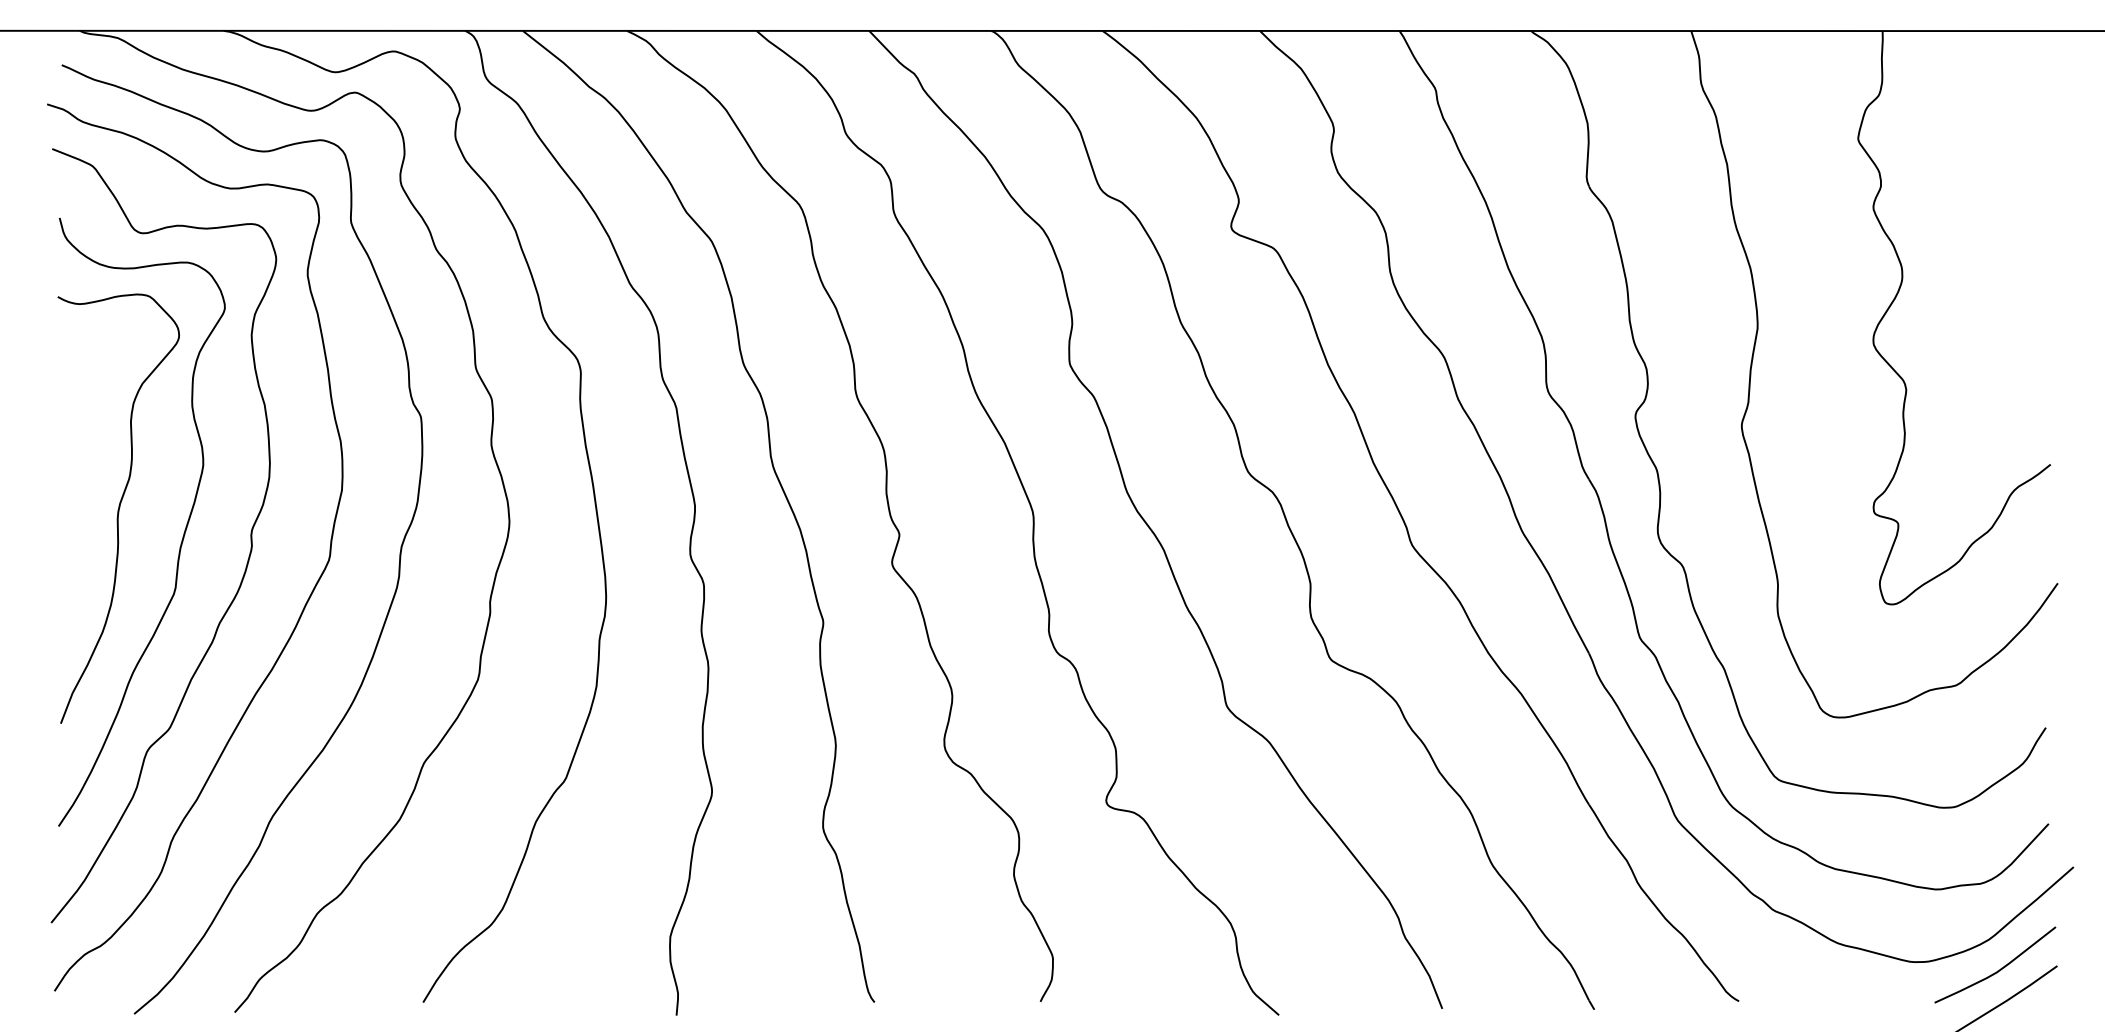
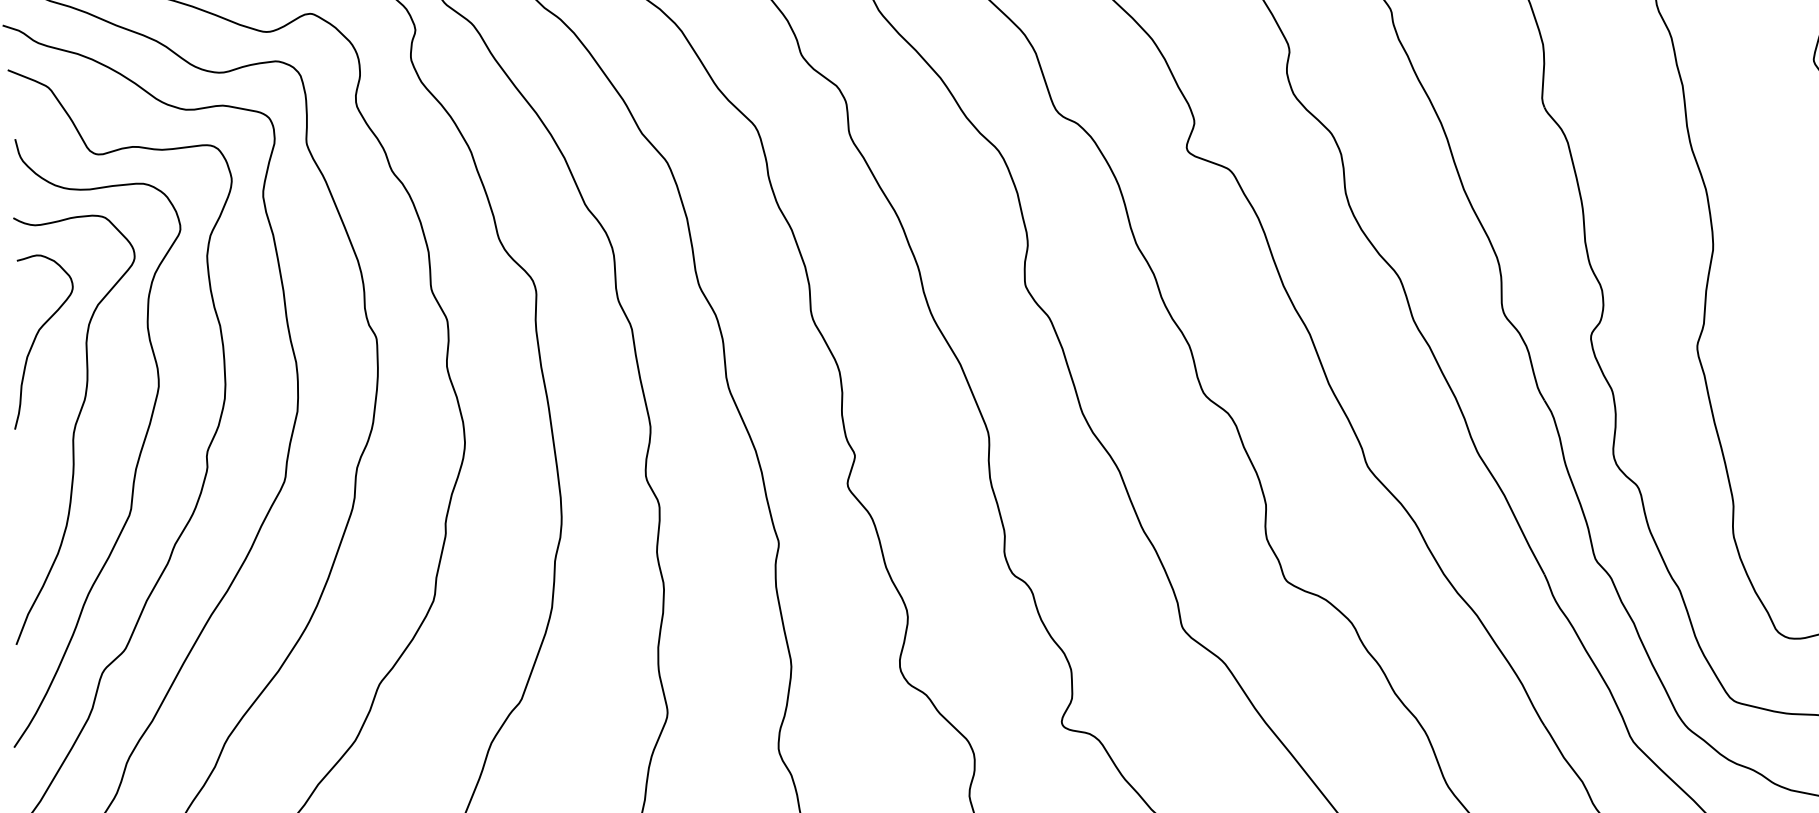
curve: (80, 418) -> (36, 339), added

